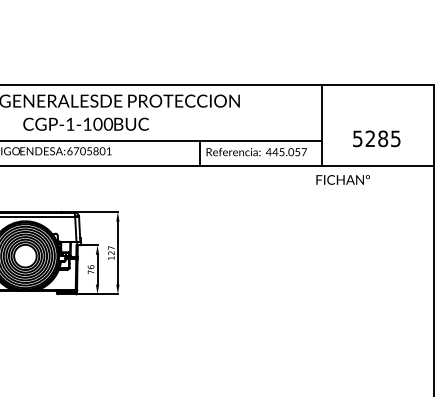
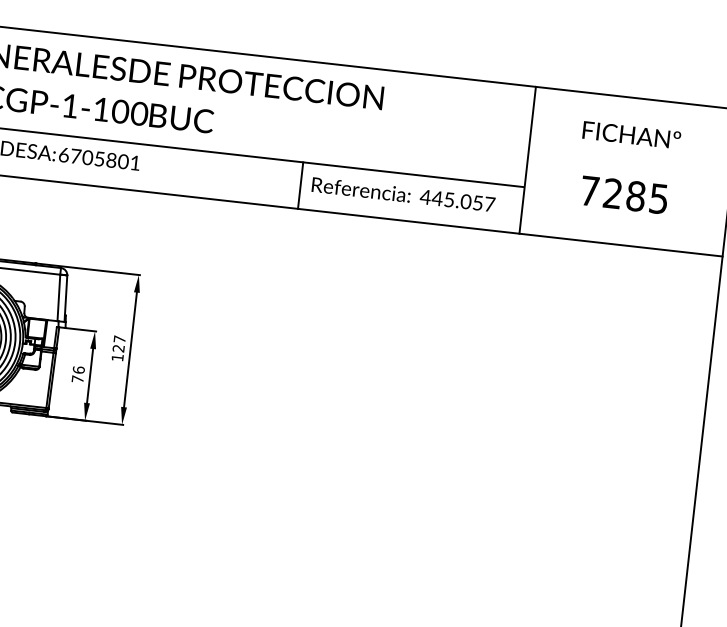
text: (357, 138) -> (589, 190), 5285 -> 7285
text: (342, 179) -> (630, 134), moved

